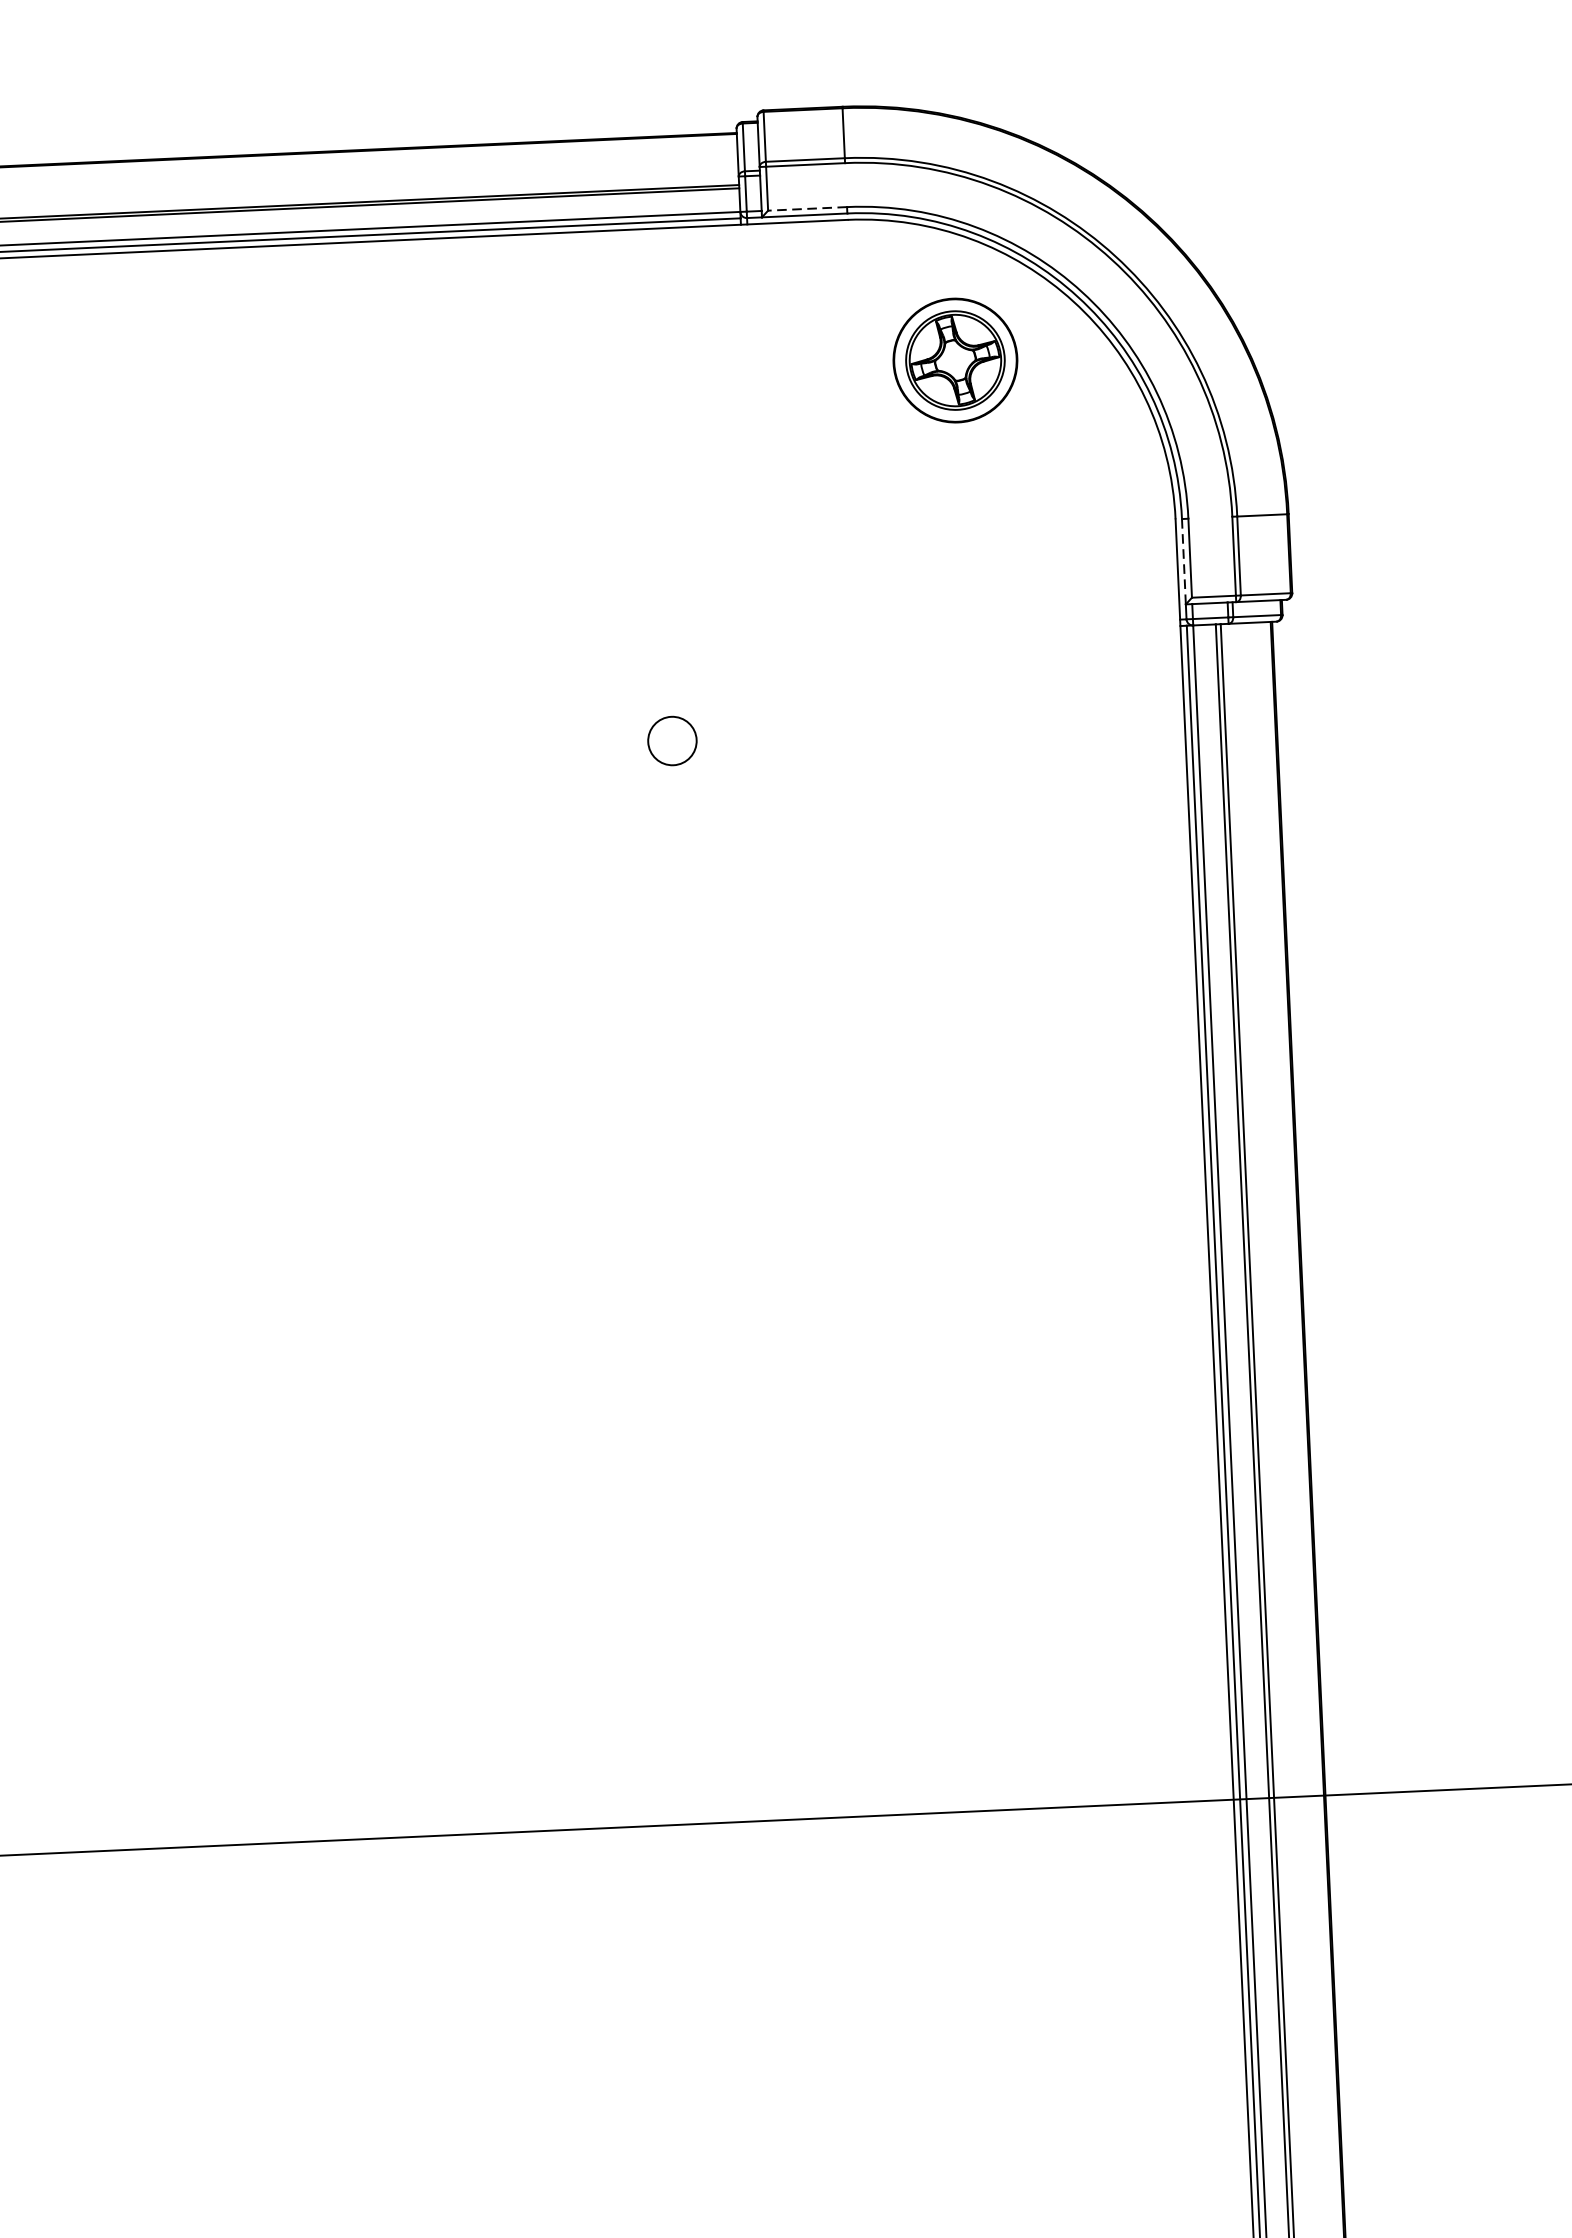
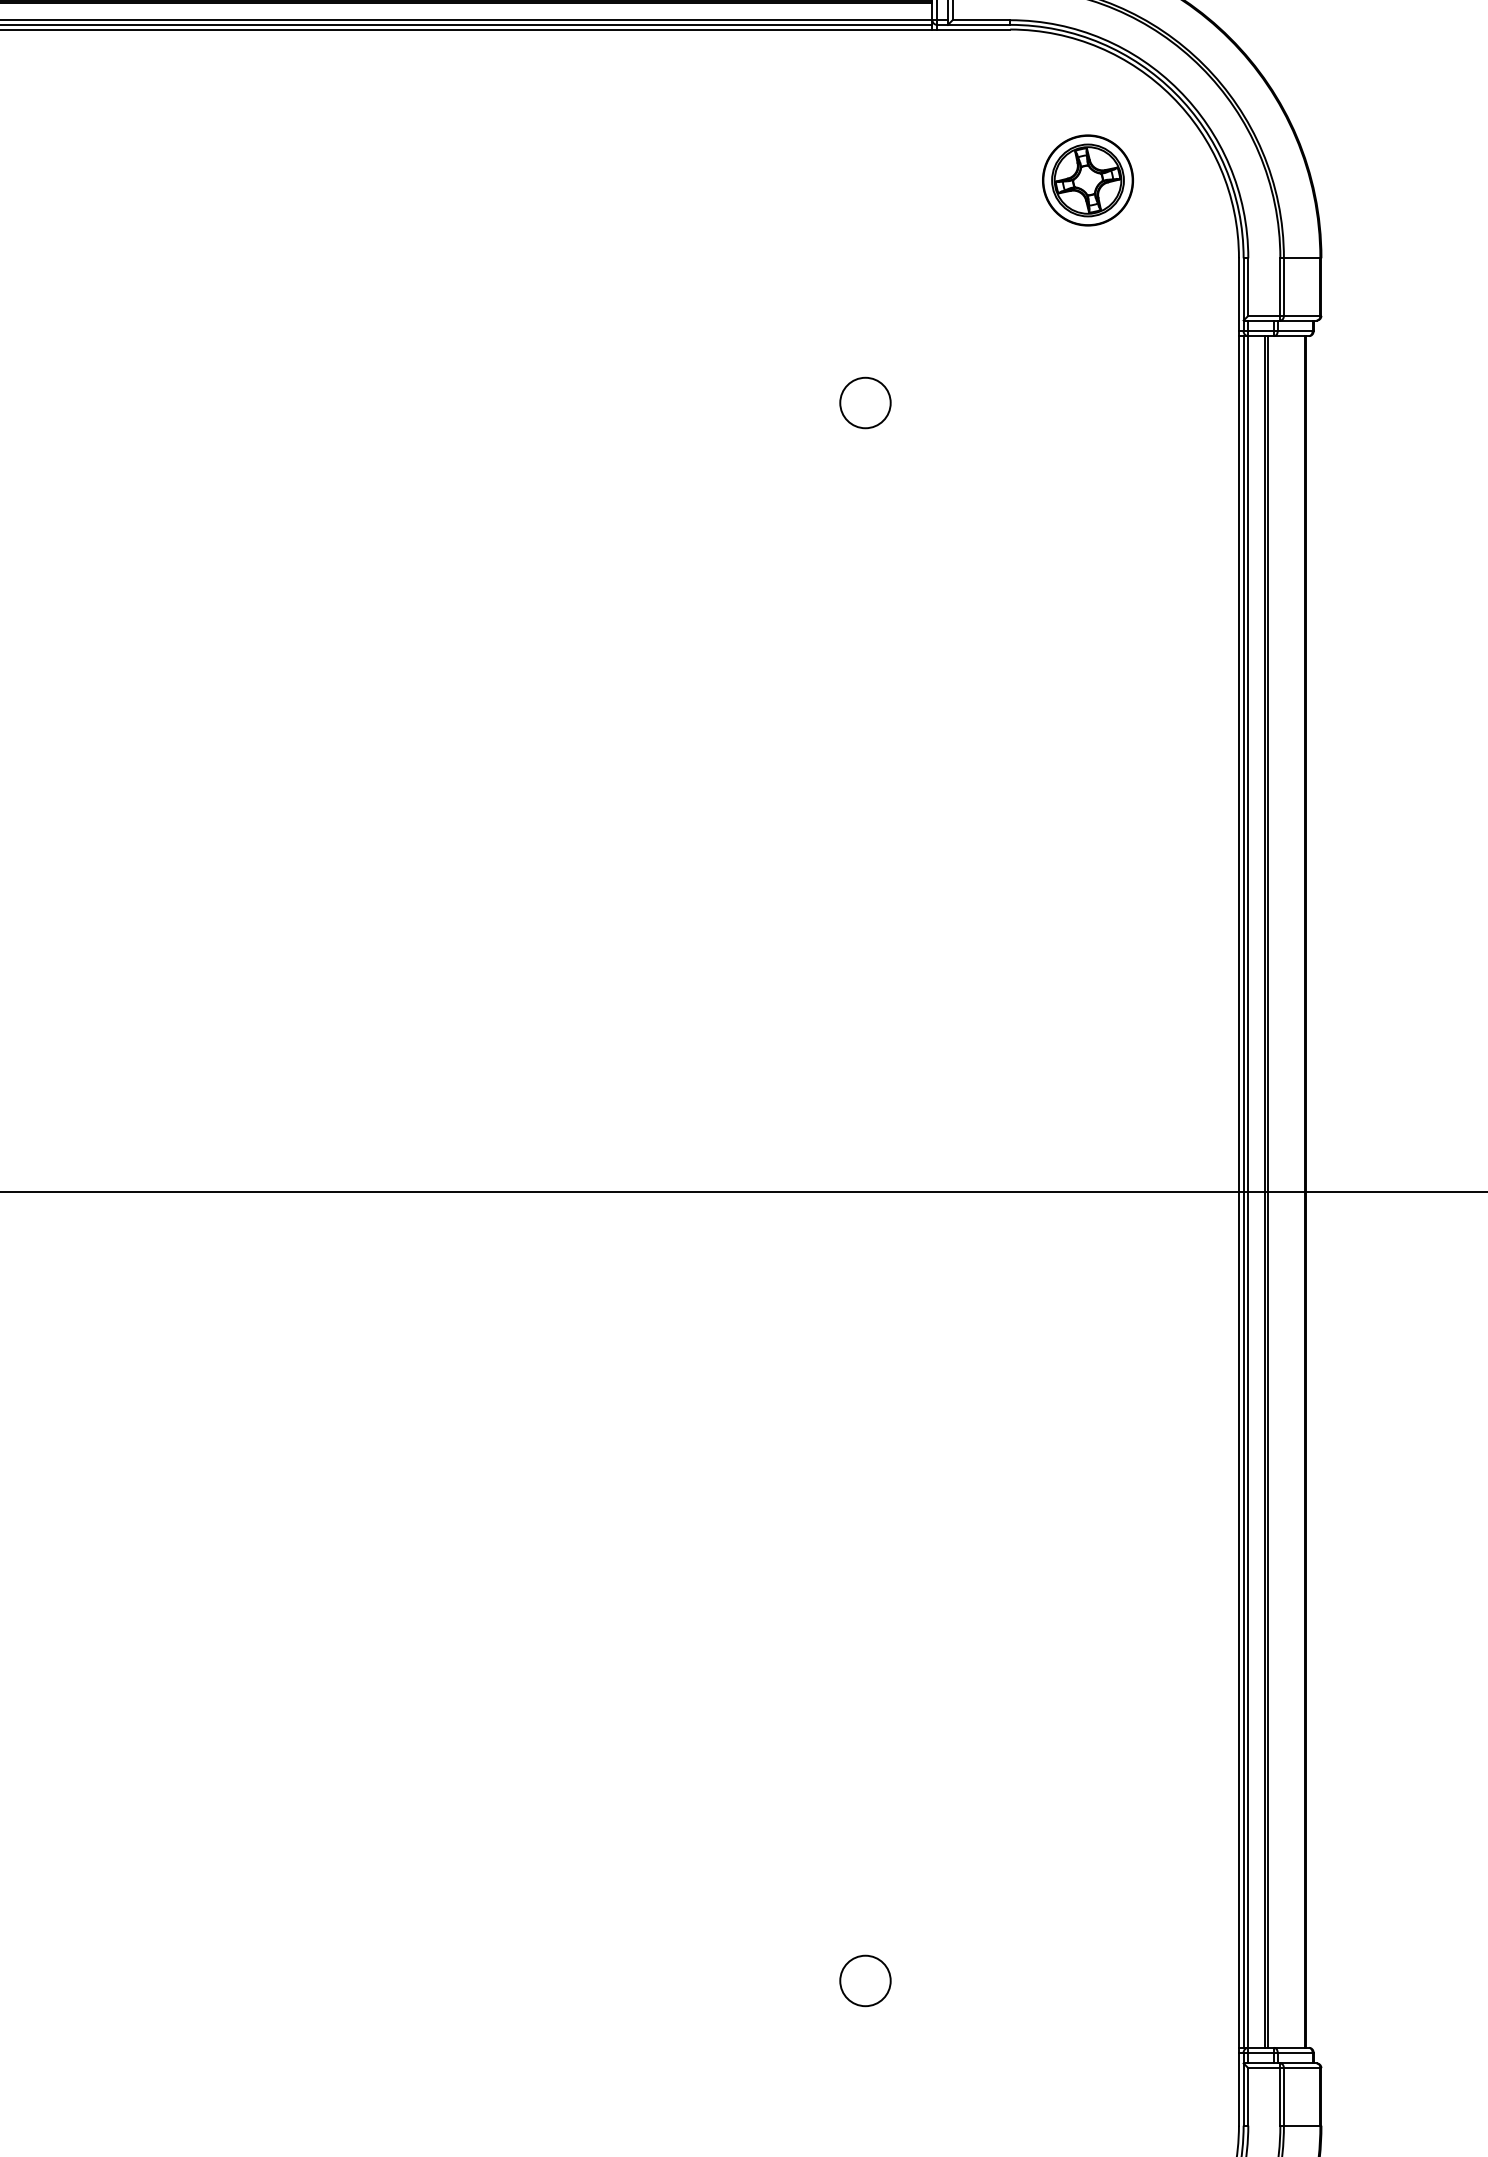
line: (807, 209) -> (981, 20), dashed -> solid
part: (954, 360) -> (1087, 180), moved
line: (1183, 561) -> (1243, 289), dashed -> solid
circle: (672, 740) -> (865, 402), size x1.43

